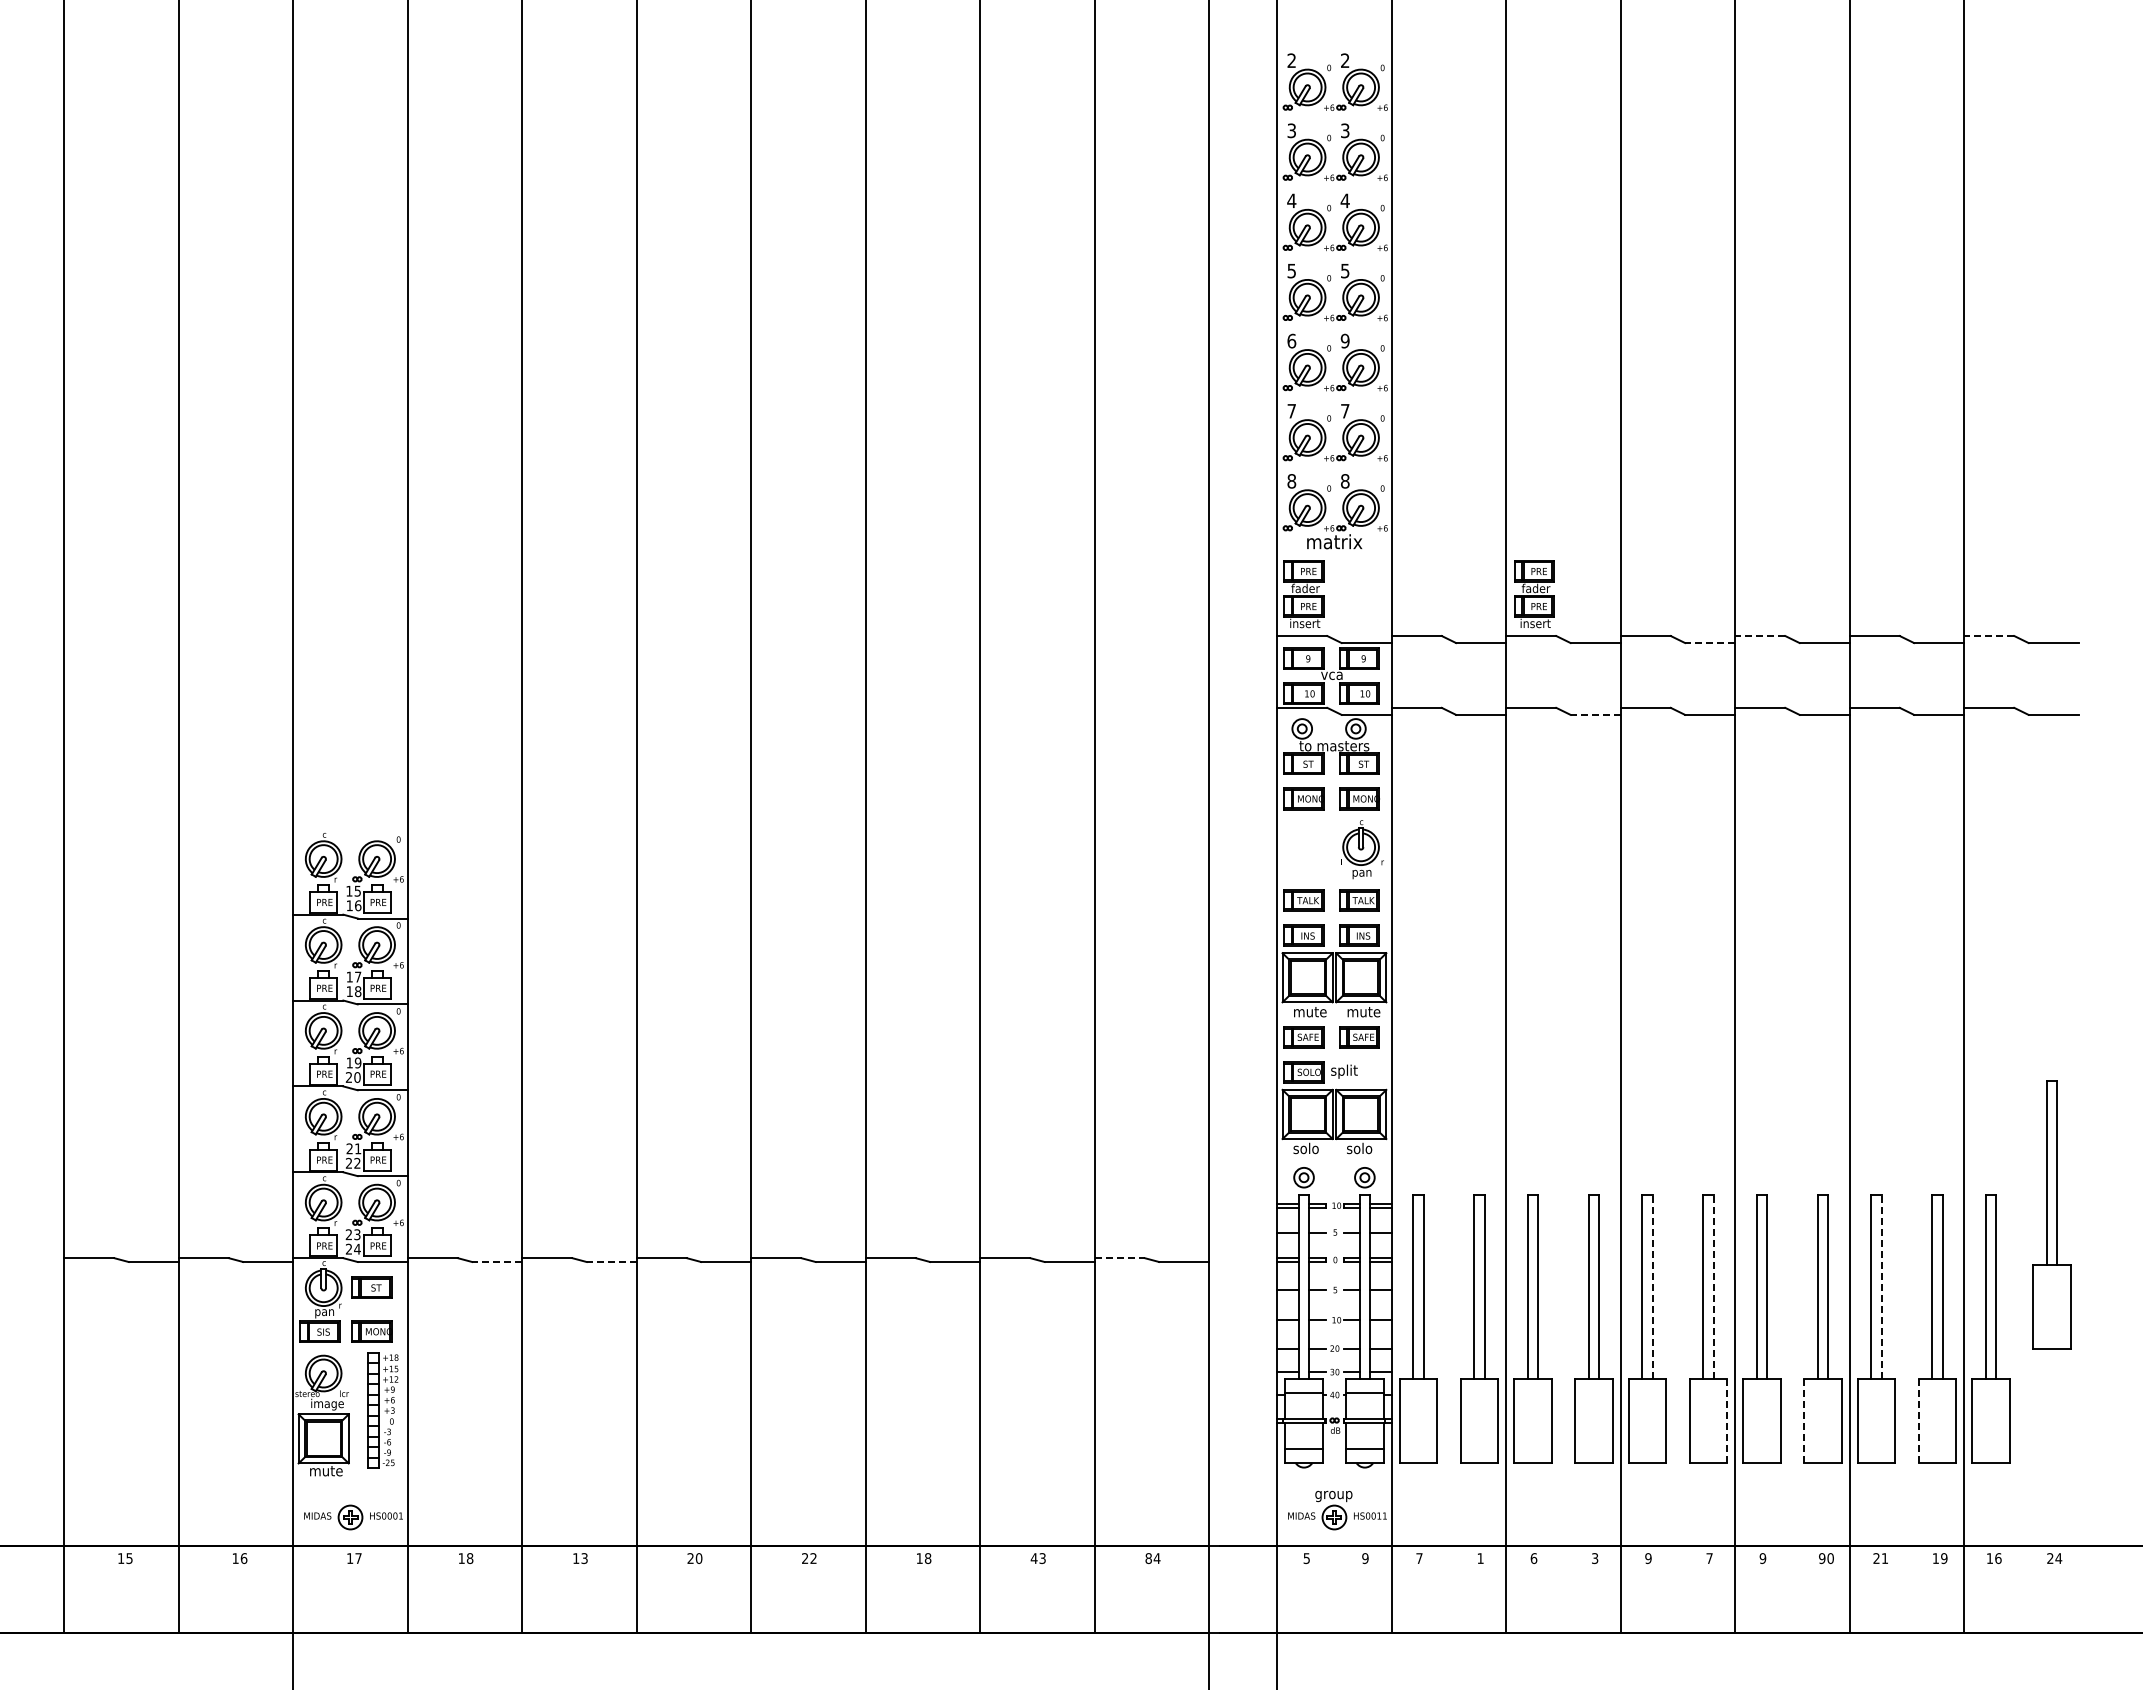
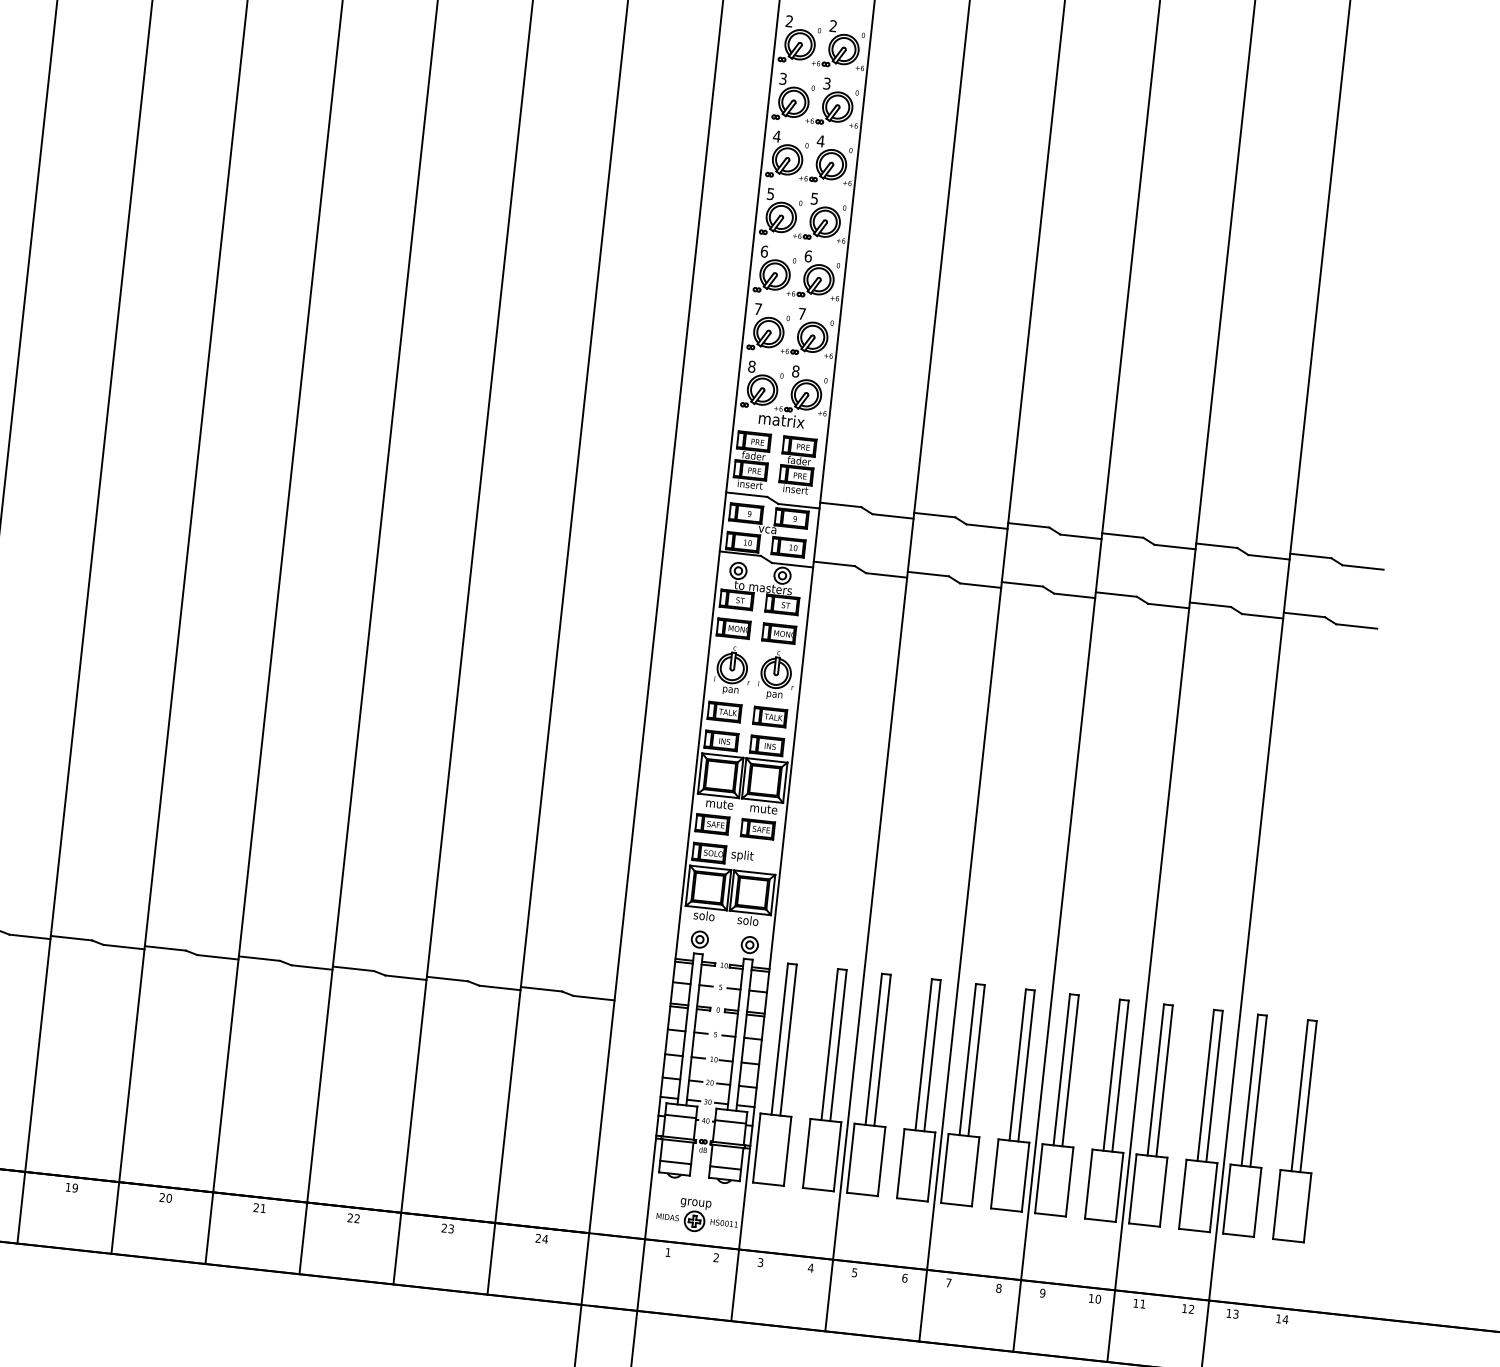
text: (1344, 340) -> (807, 255), 9 -> 6
part: (1534, 594) -> (797, 465), moved
line: (1759, 636) -> (1122, 535), dashed -> solid
line: (1988, 636) -> (1310, 556), dashed -> solid
line: (1709, 643) -> (1080, 537), dashed -> solid
line: (1595, 714) -> (980, 585), dashed -> solid
part: (1309, 849) -> (733, 670), added
part: (2051, 1214) -> (1300, 1130), moved
line: (1120, 1258) -> (541, 989), dashed -> solid
line: (496, 1262) -> (29, 937), dashed -> solid
line: (611, 1262) -> (123, 947), dashed -> solid
line: (1652, 1286) -> (976, 1060), dashed -> solid
line: (1713, 1286) -> (1026, 1065), dashed -> solid
line: (1881, 1286) -> (1164, 1080), dashed -> solid
line: (1727, 1421) -> (1025, 1177), dashed -> solid
line: (1804, 1421) -> (1089, 1184), dashed -> solid
line: (1918, 1421) -> (1182, 1194), dashed -> solid
text: (584, 1558) -> (75, 1188), 13 -> 19
text: (813, 1558) -> (263, 1208), 22 -> 21
text: (923, 1558) -> (353, 1218), 18 -> 22
text: (1033, 1558) -> (443, 1228), 43 -> 23
text: (1148, 1558) -> (538, 1238), 84 -> 24
text: (1306, 1558) -> (667, 1252), 5 -> 1
text: (1365, 1558) -> (716, 1257), 9 -> 2
text: (1419, 1558) -> (760, 1262), 7 -> 3
text: (1480, 1558) -> (810, 1268), 1 -> 4
text: (1533, 1558) -> (854, 1272), 6 -> 5
text: (1594, 1558) -> (904, 1278), 3 -> 6
text: (1648, 1558) -> (948, 1283), 9 -> 7
text: (1709, 1558) -> (998, 1288), 7 -> 8
text: (1822, 1558) -> (1091, 1298), 90 -> 10
text: (1876, 1558) -> (1135, 1303), 21 -> 11
text: (1944, 1558) -> (1191, 1309), 19 -> 12
text: (1998, 1558) -> (1236, 1314), 16 -> 13
text: (2050, 1558) -> (1278, 1318), 24 -> 14

